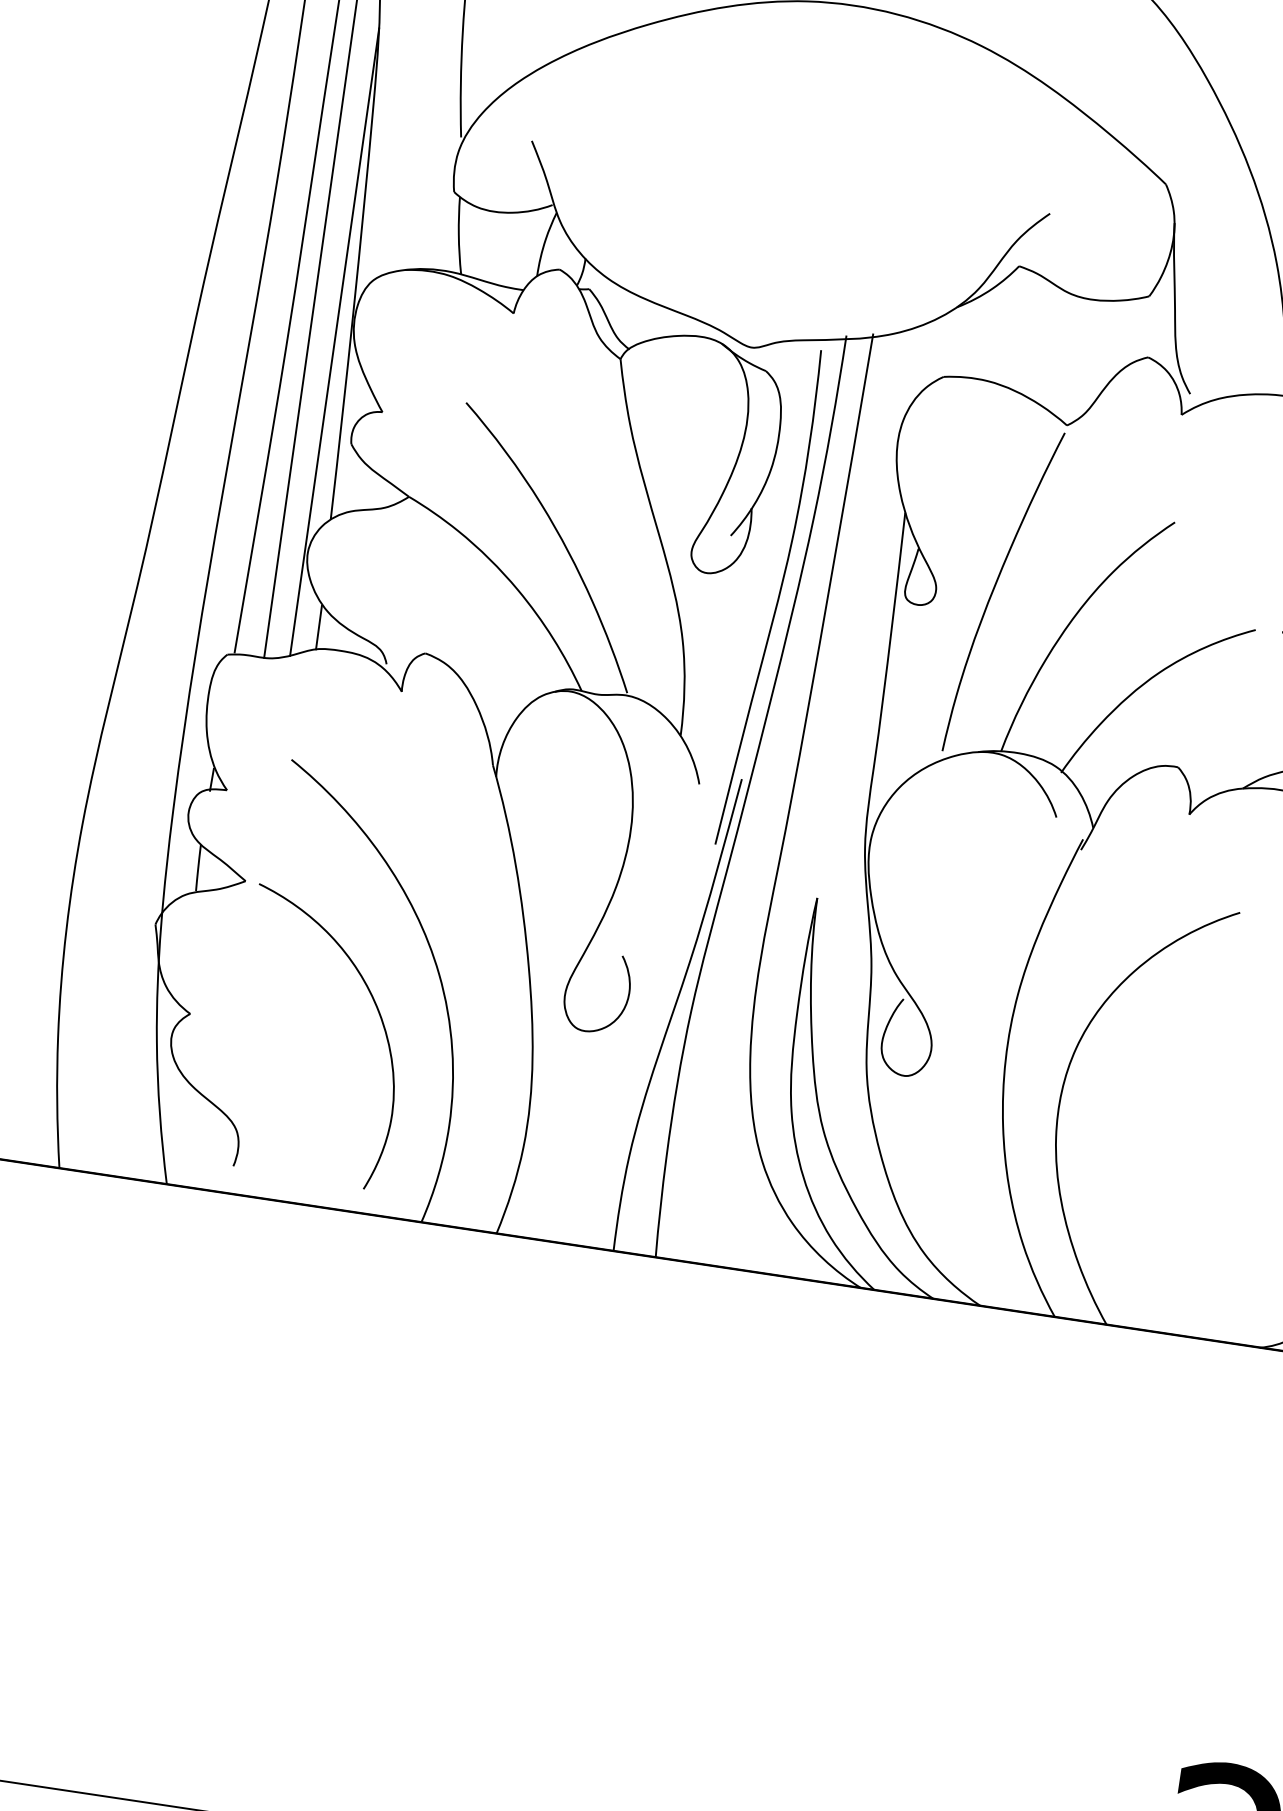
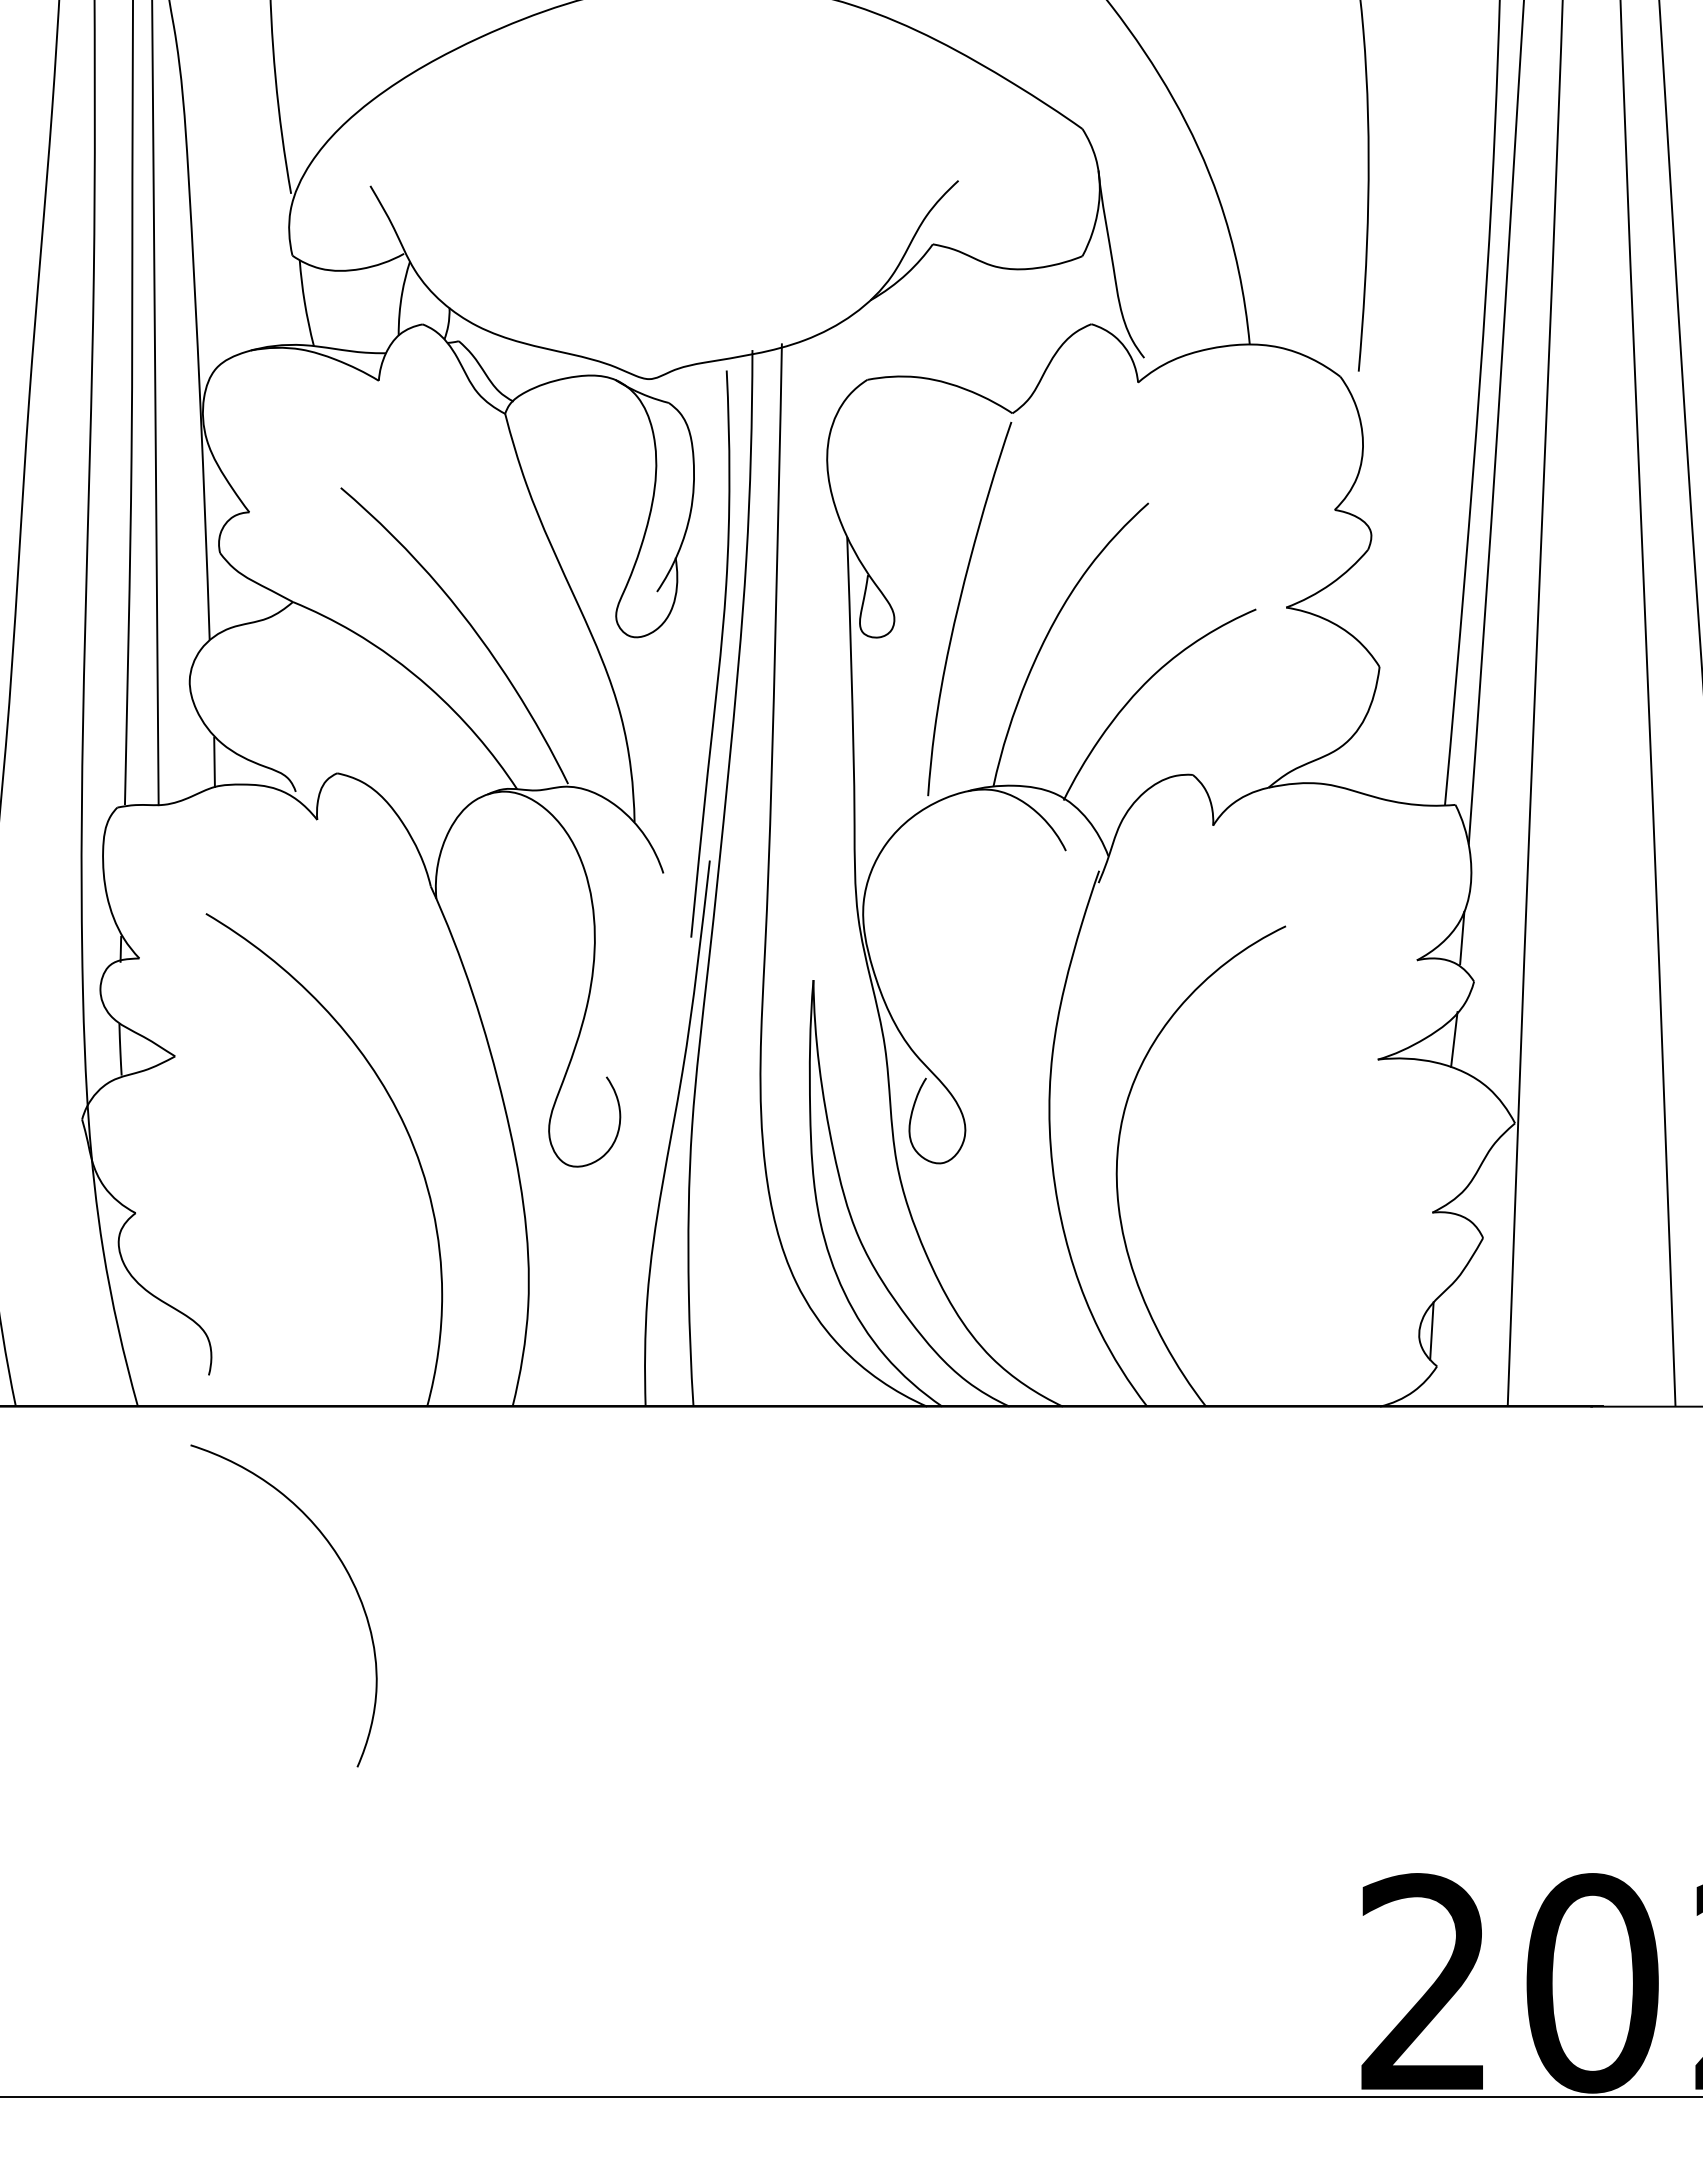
line: (334, 342) -> (184, 442), removed
curve: (380, 1018) -> (347, 1574), moved

